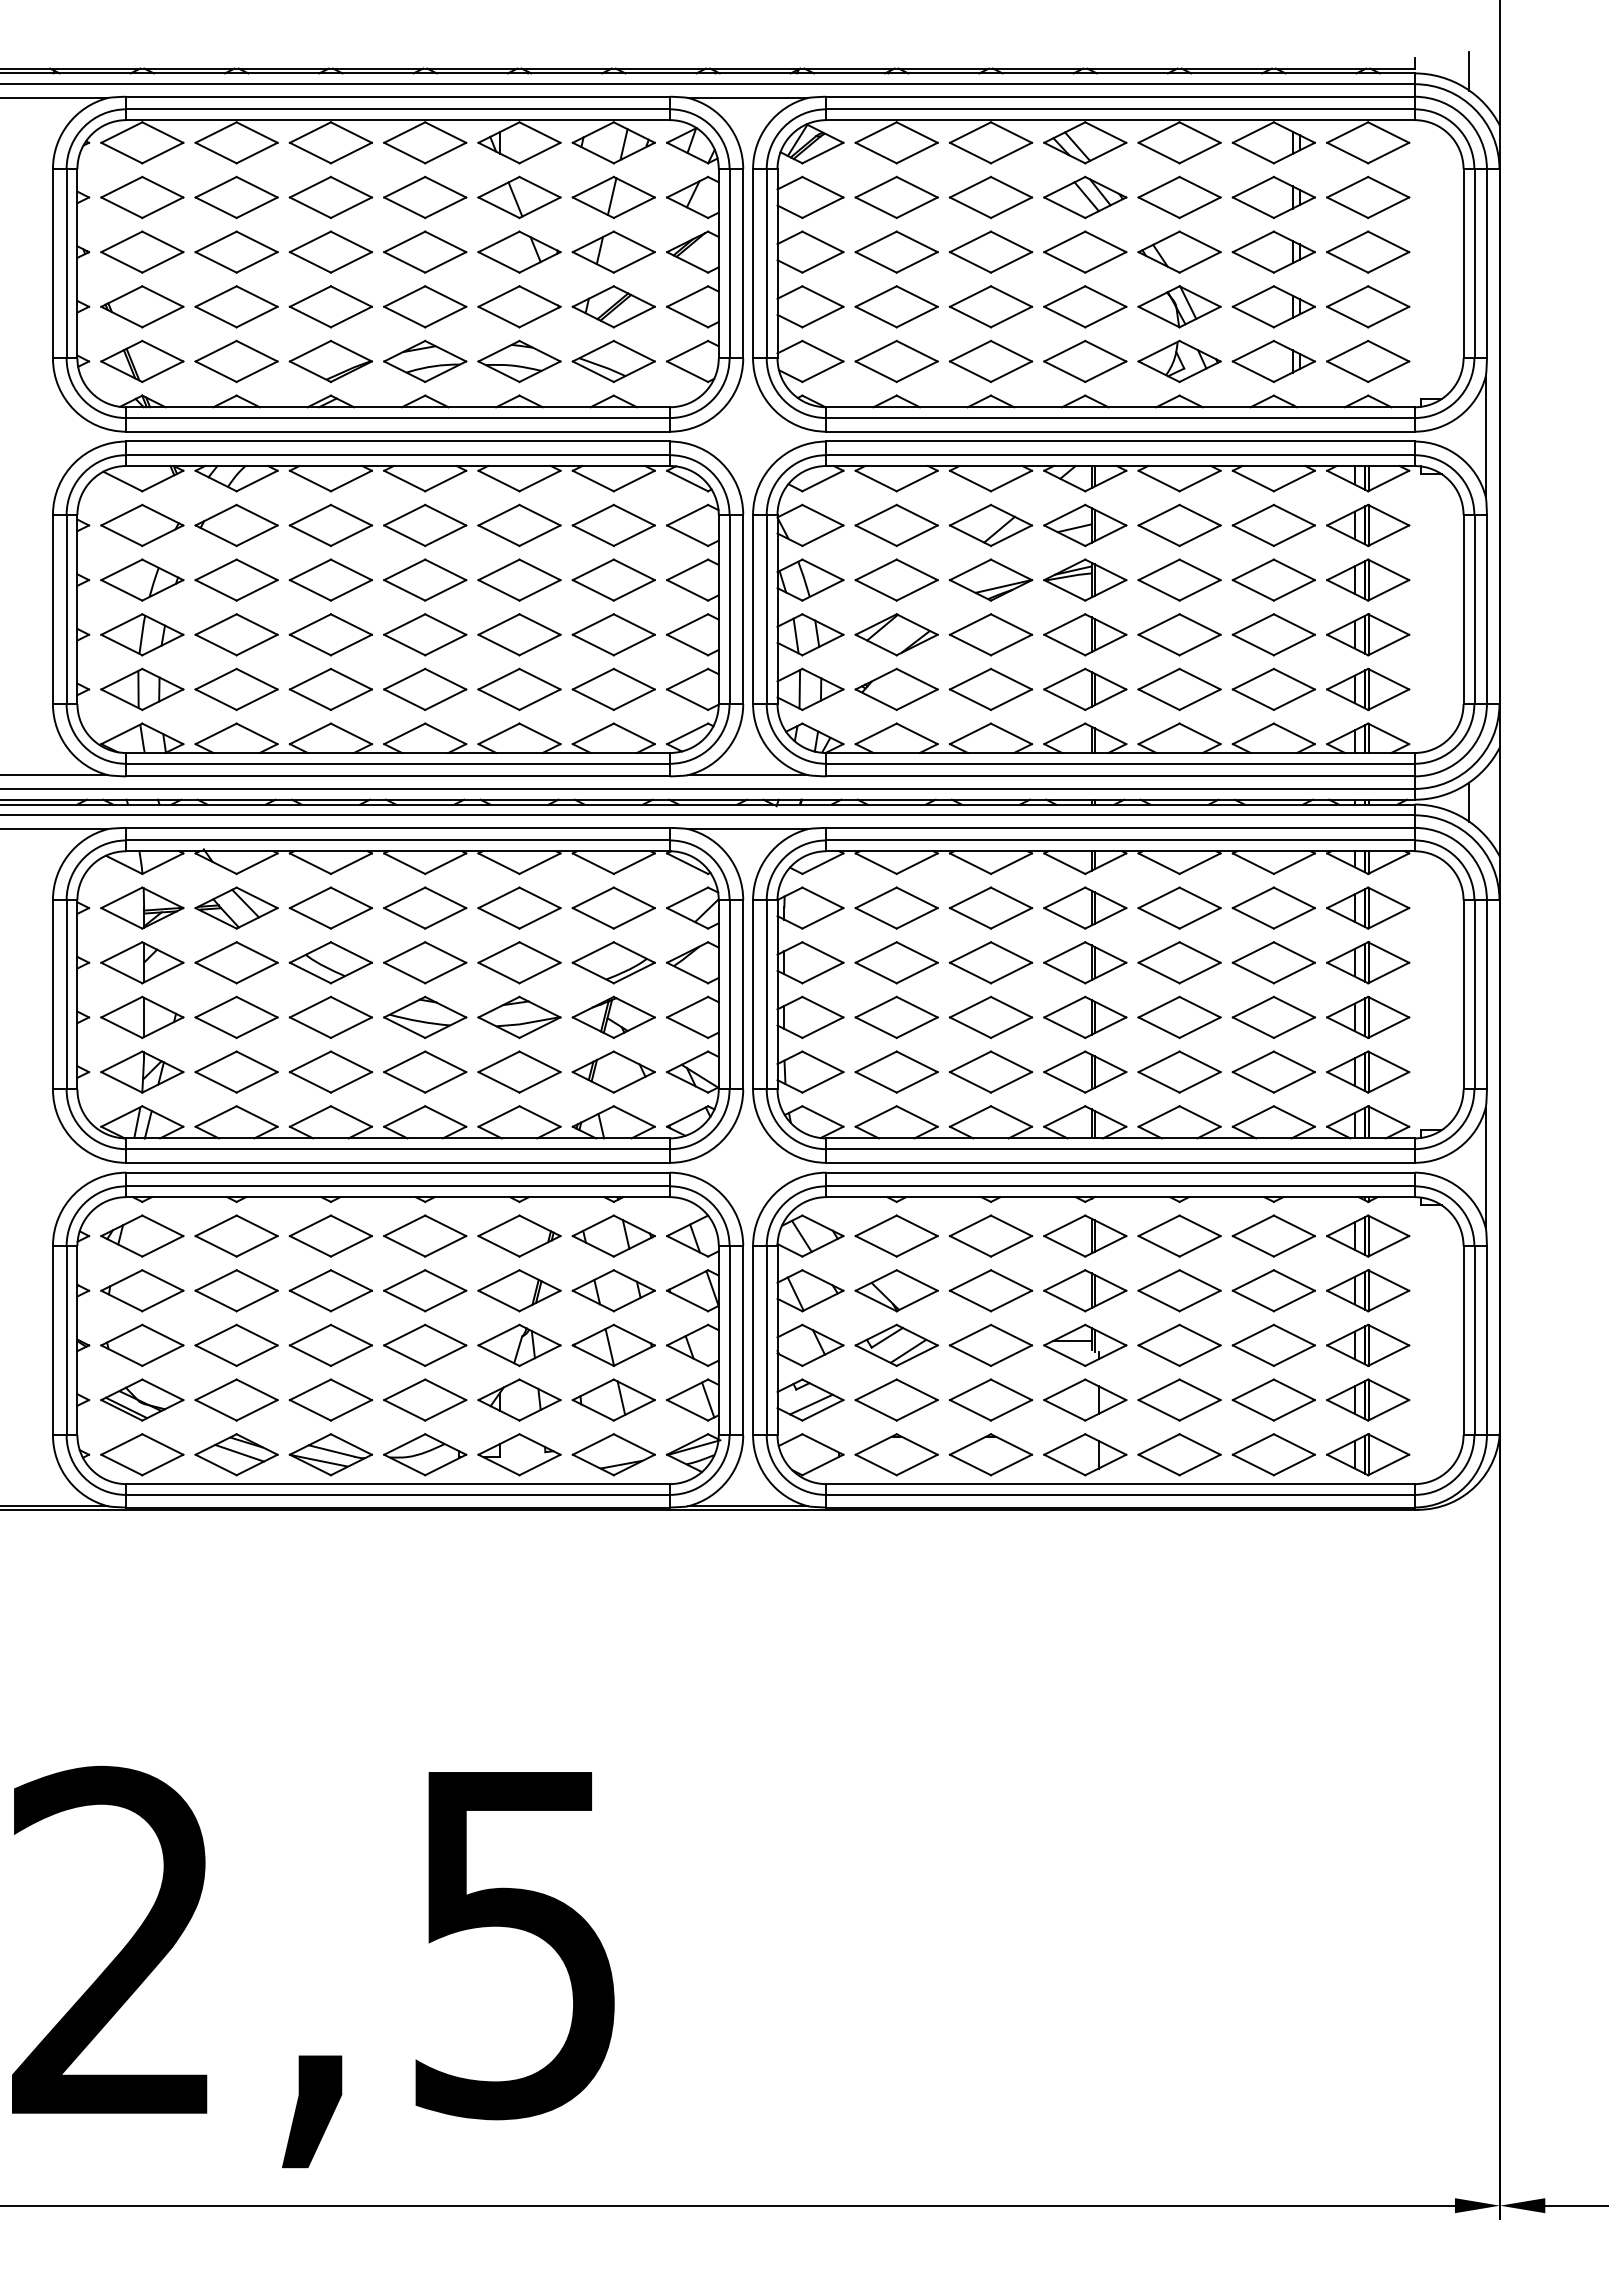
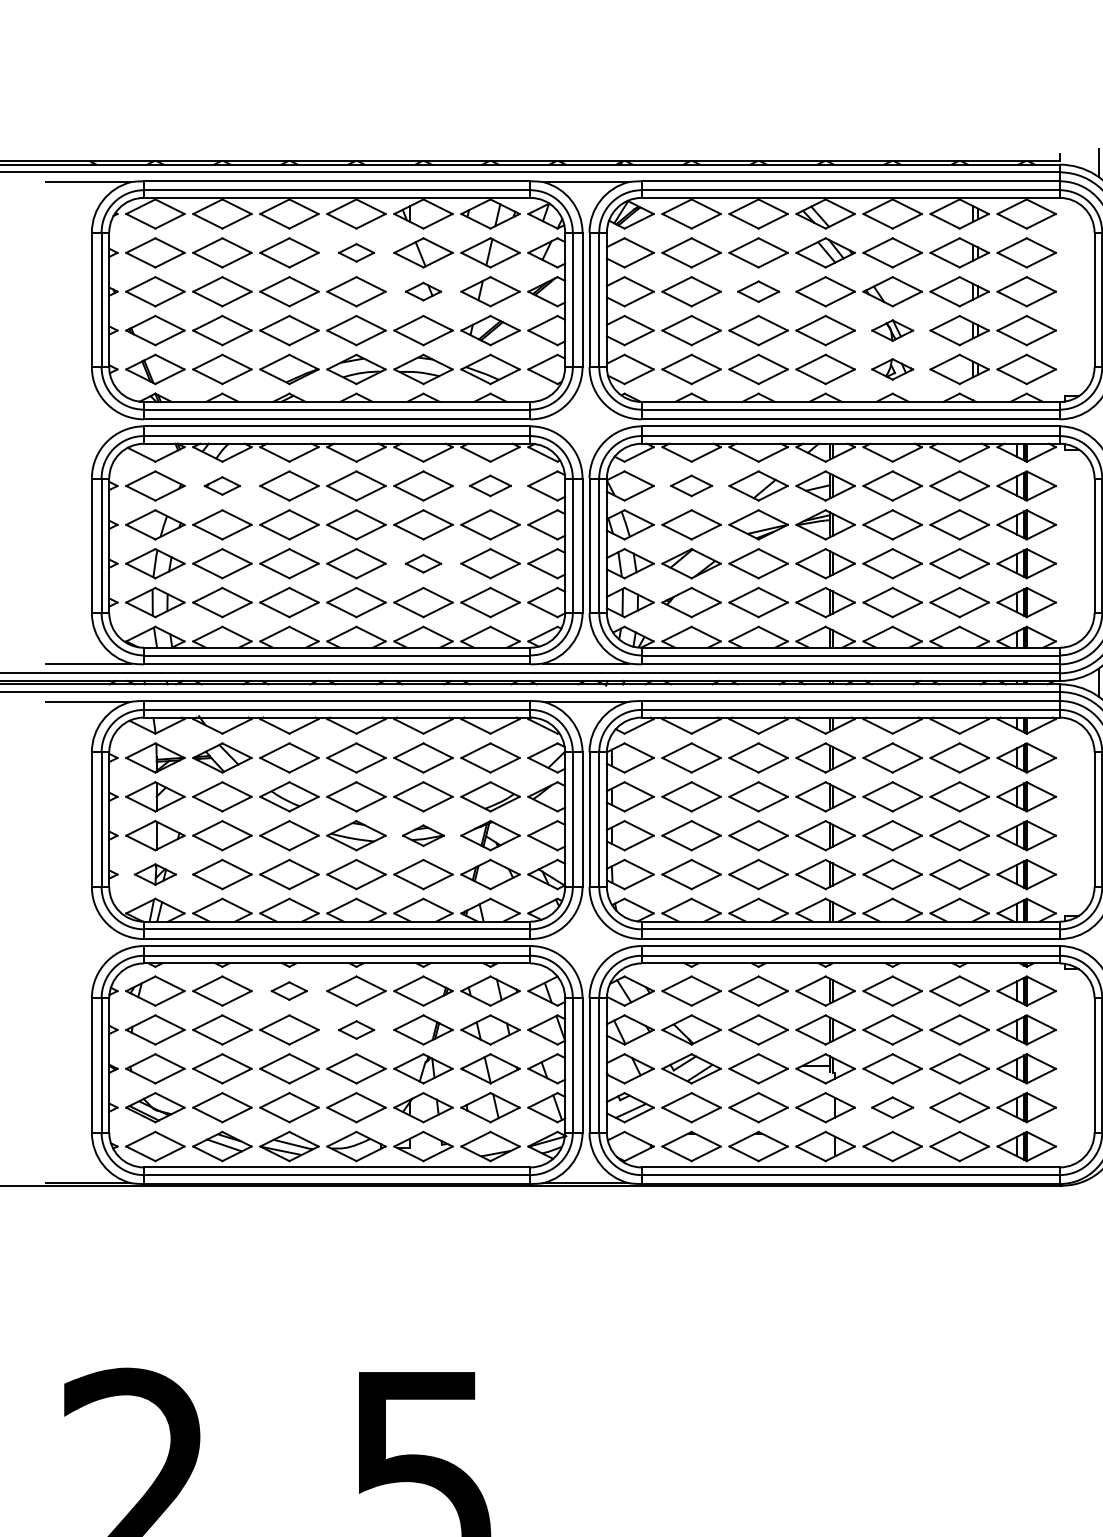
part: (425, 197) -> (356, 252), size x0.6
part: (519, 251) -> (423, 291), size x0.6
part: (990, 251) -> (758, 291), size x0.7
part: (1179, 306) -> (892, 330), size x0.7
part: (1179, 361) -> (892, 369), size x0.7
part: (613, 524) -> (490, 485), size x0.7
part: (896, 524) -> (691, 485), size x0.7
part: (236, 525) -> (222, 486), size x0.6
part: (519, 634) -> (423, 563), size x0.6
part: (519, 1017) -> (423, 835), size x0.7
part: (142, 1071) -> (155, 874), size x0.7
part: (330, 1235) -> (289, 990), size x0.6
part: (425, 1290) -> (356, 1029), size x0.6
part: (1179, 1399) -> (892, 1107), size x0.7

